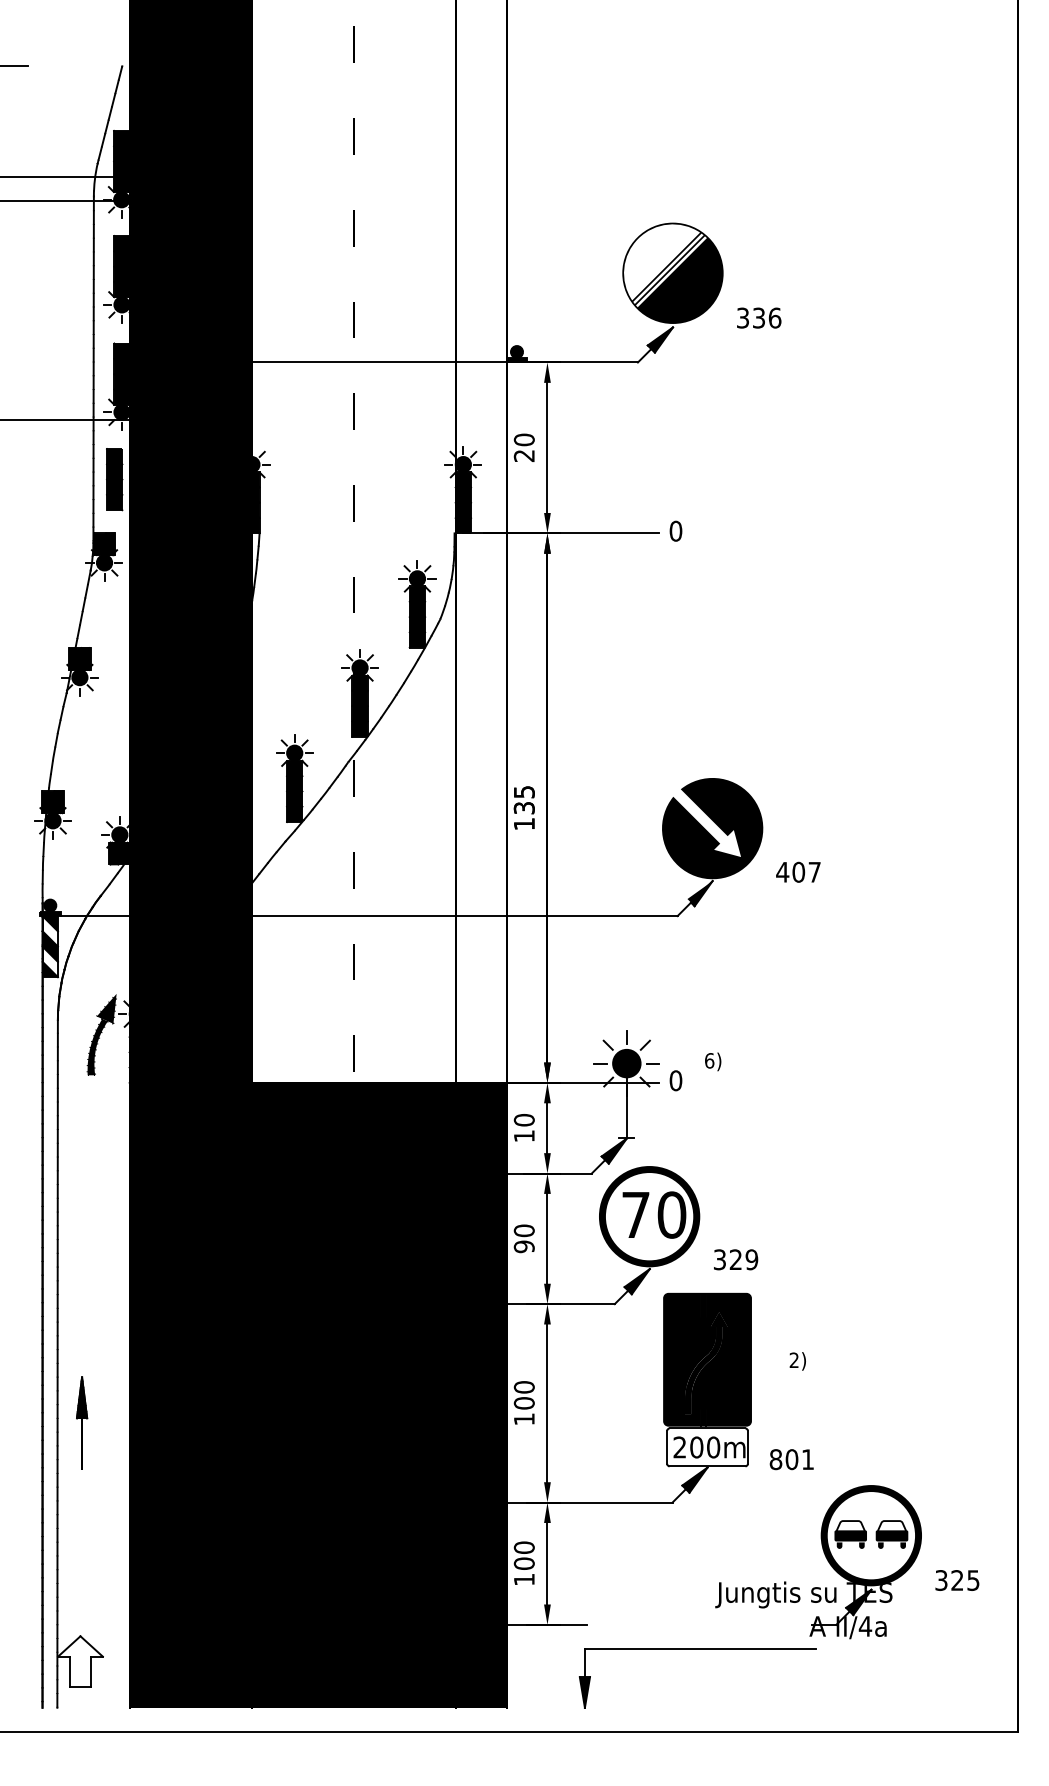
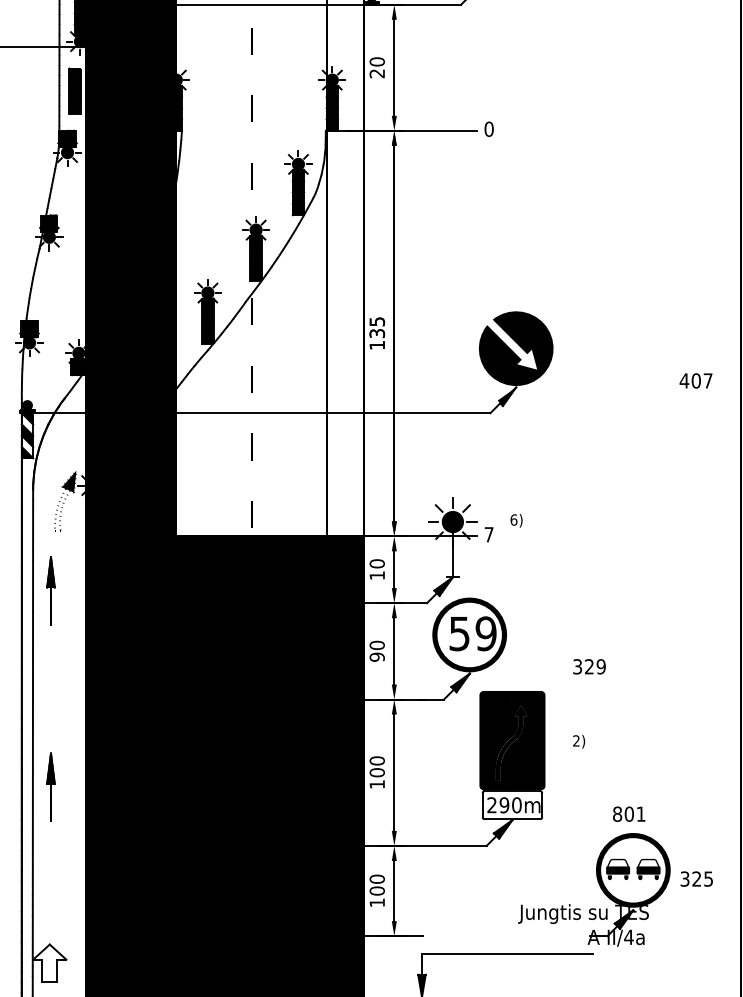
text: (798, 871) -> (696, 380), moved
fill: (97, 1046) -> (62, 509), removed
text: (675, 1080) -> (488, 534), 0 -> 7
part: (82, 1156) -> (51, 590), added
text: (654, 1214) -> (473, 633), 70 -> 59
text: (736, 1259) -> (589, 666), moved
text: (696, 1447) -> (504, 805), 200m -> 290m
text: (791, 1459) -> (628, 814), moved
text: (957, 1580) -> (696, 879), moved

